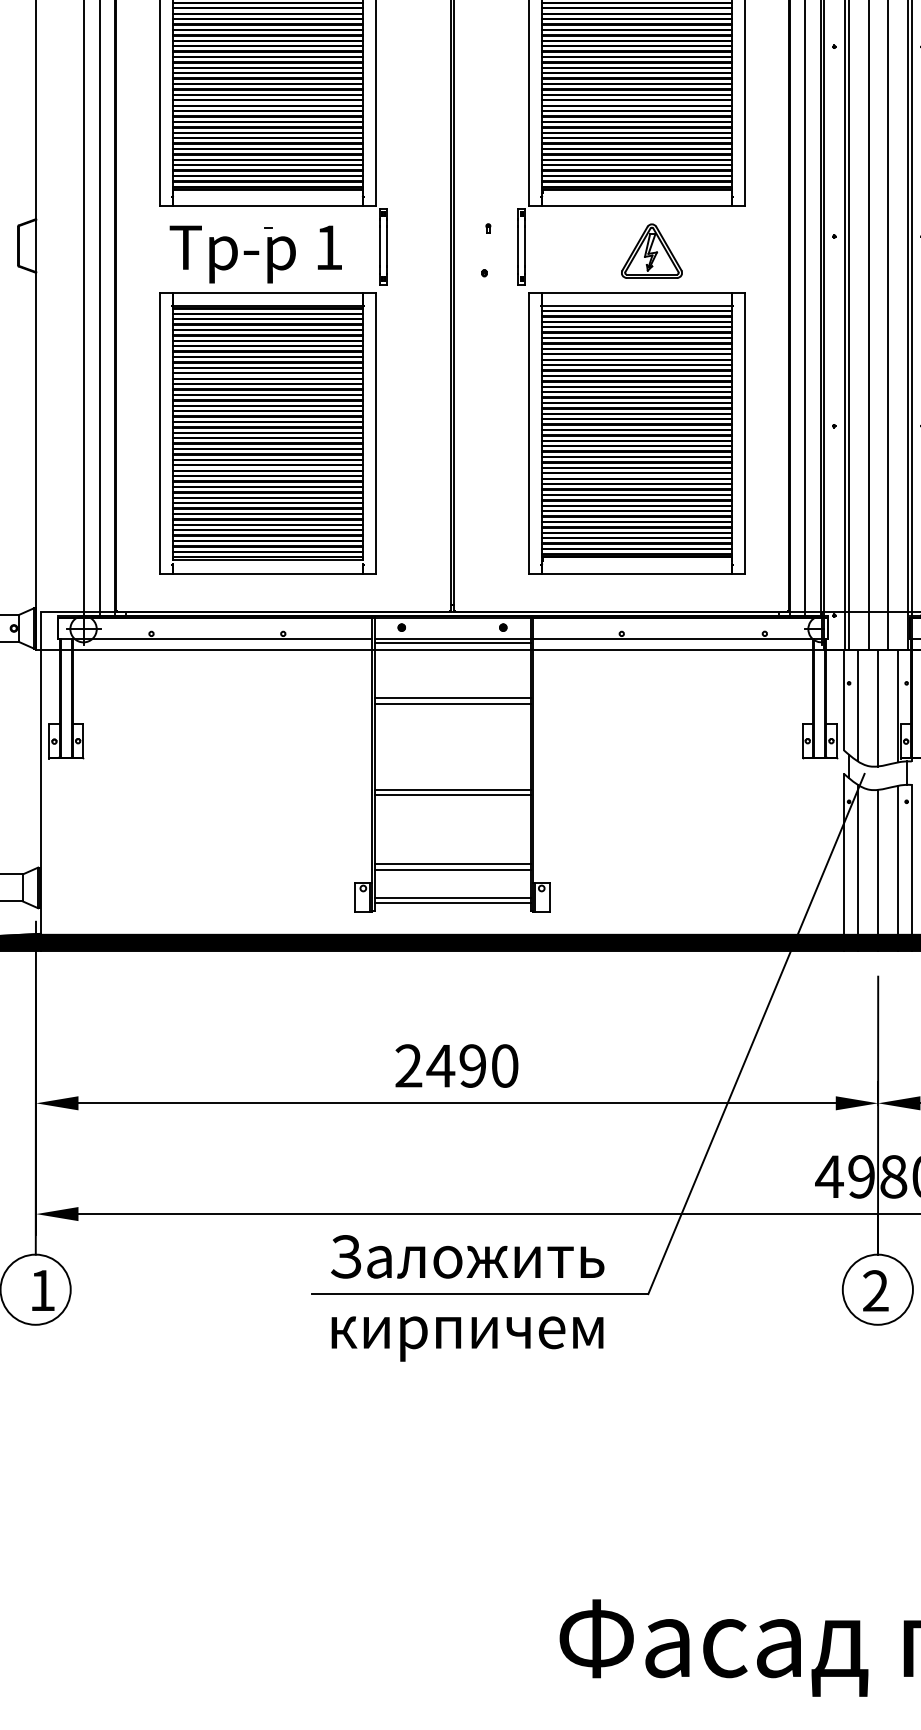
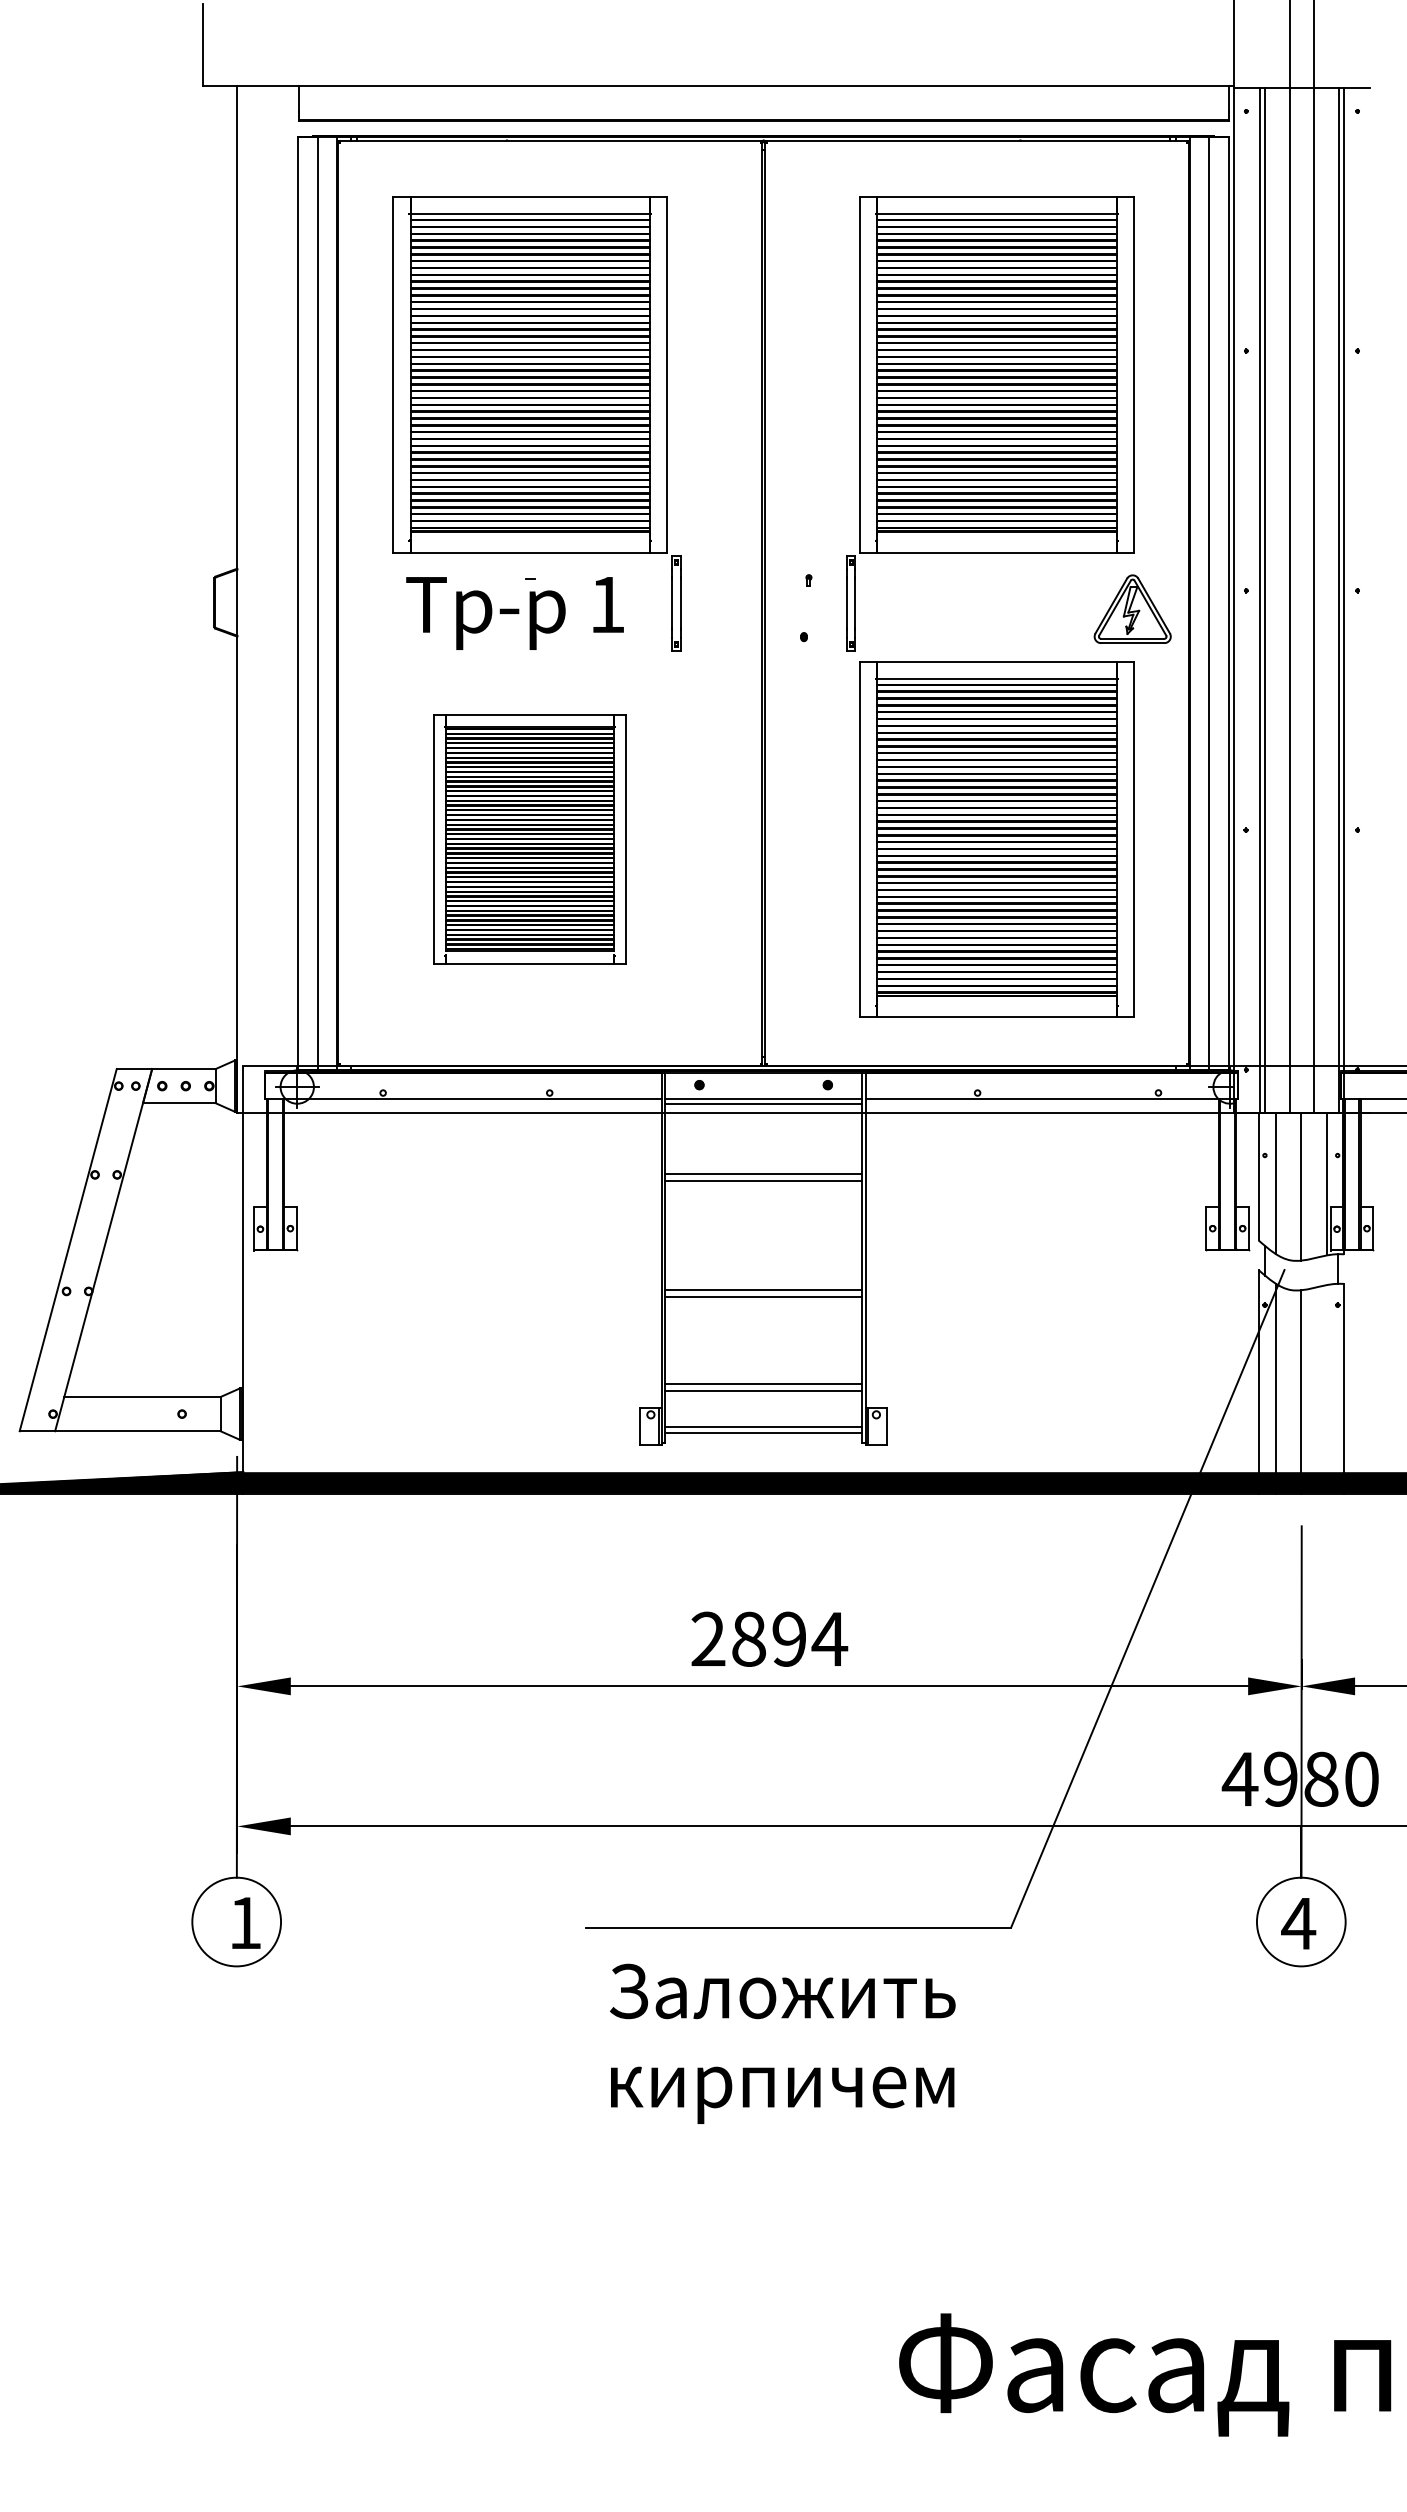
part: (651, 250) -> (1132, 608), moved
part: (267, 433) -> (529, 839), size x0.7
line: (898, 868) -> (1327, 1389), removed
text: (472, 1065) -> (789, 1638), 2490 -> 2894
text: (875, 1290) -> (1298, 1923), 2 -> 4
text: (467, 1298) -> (782, 2043), moved

